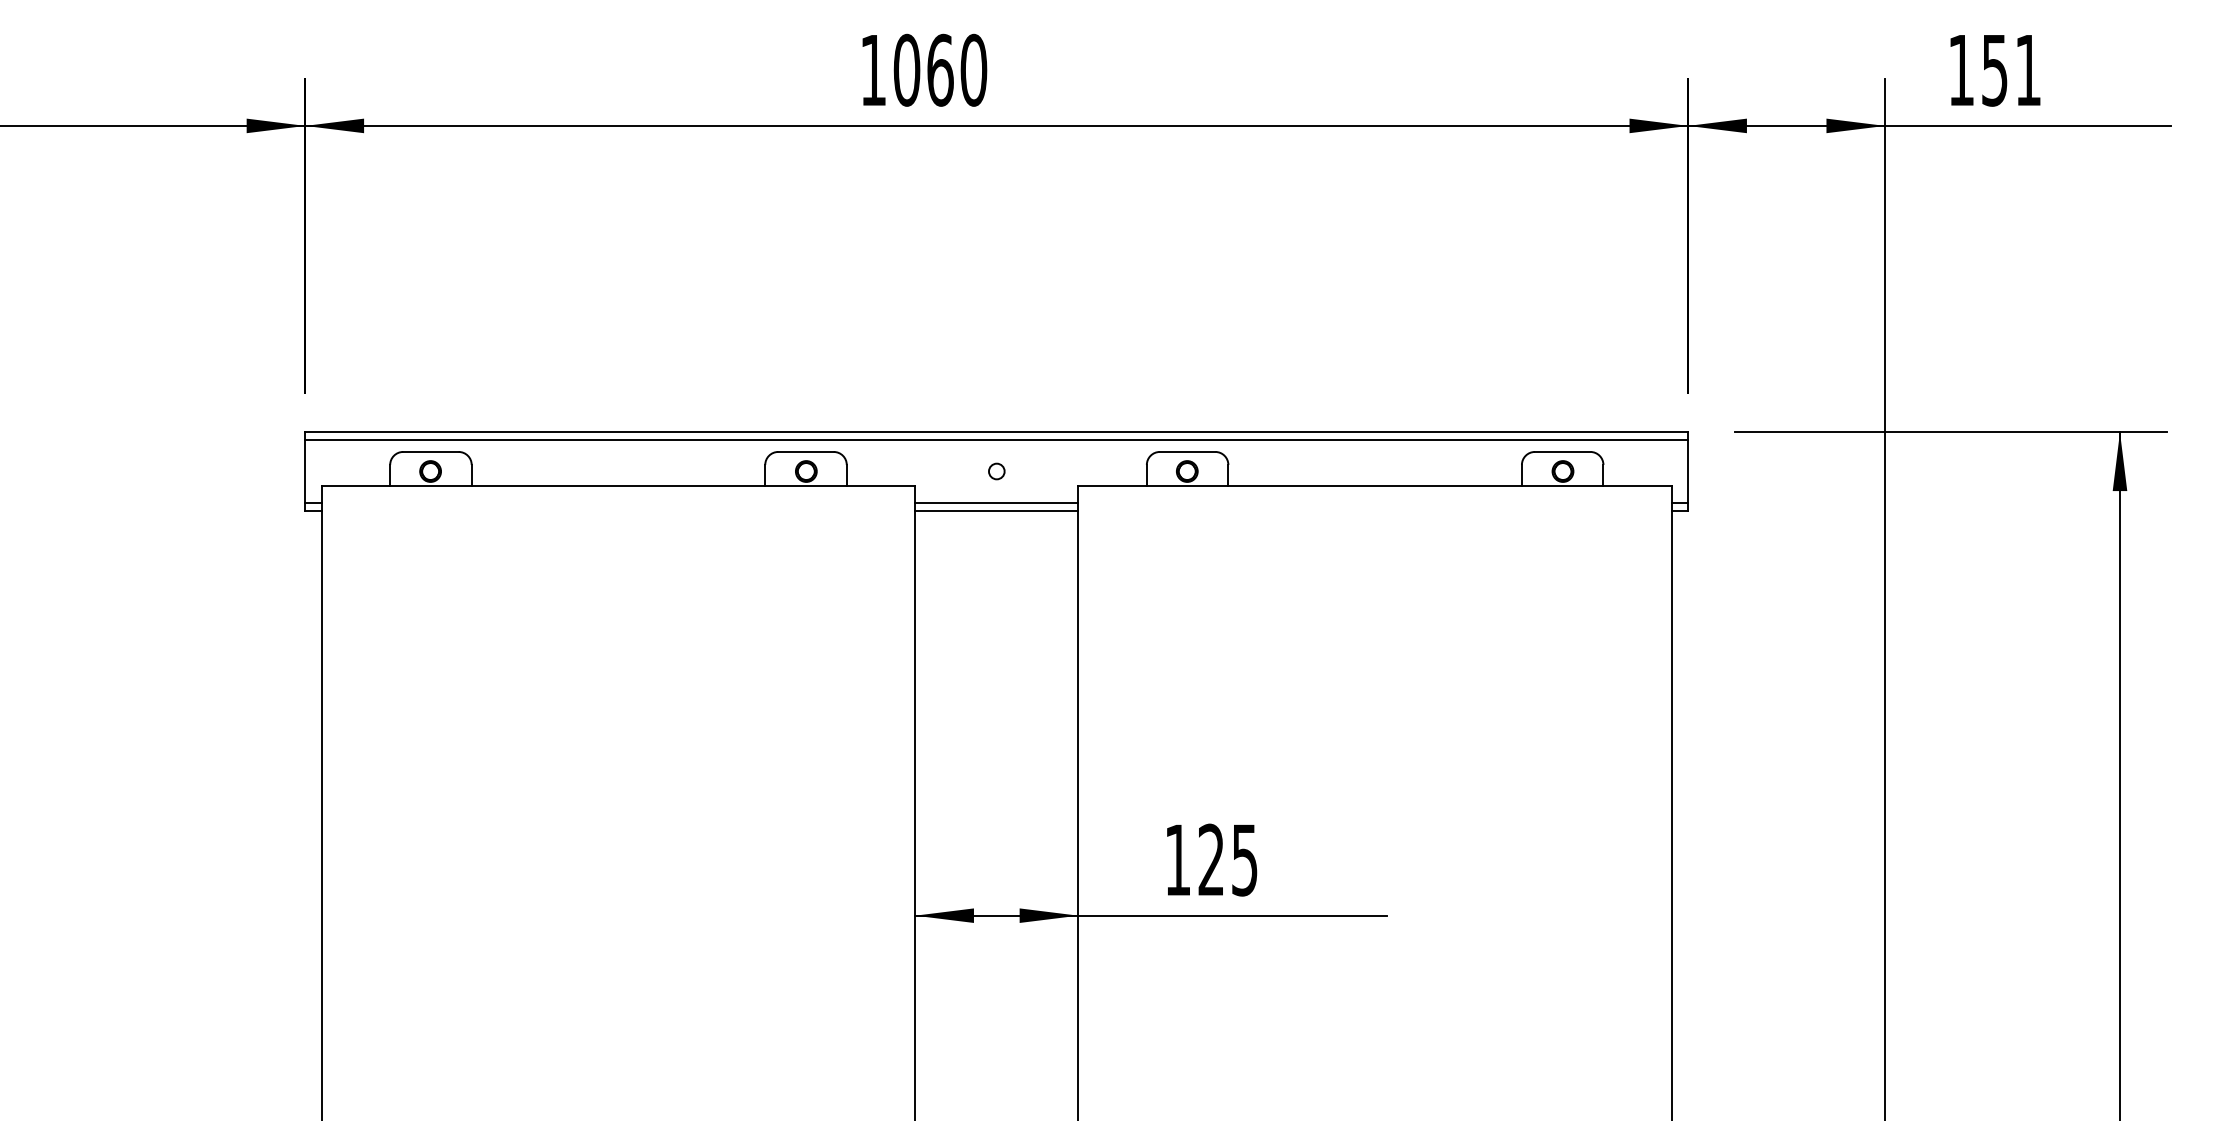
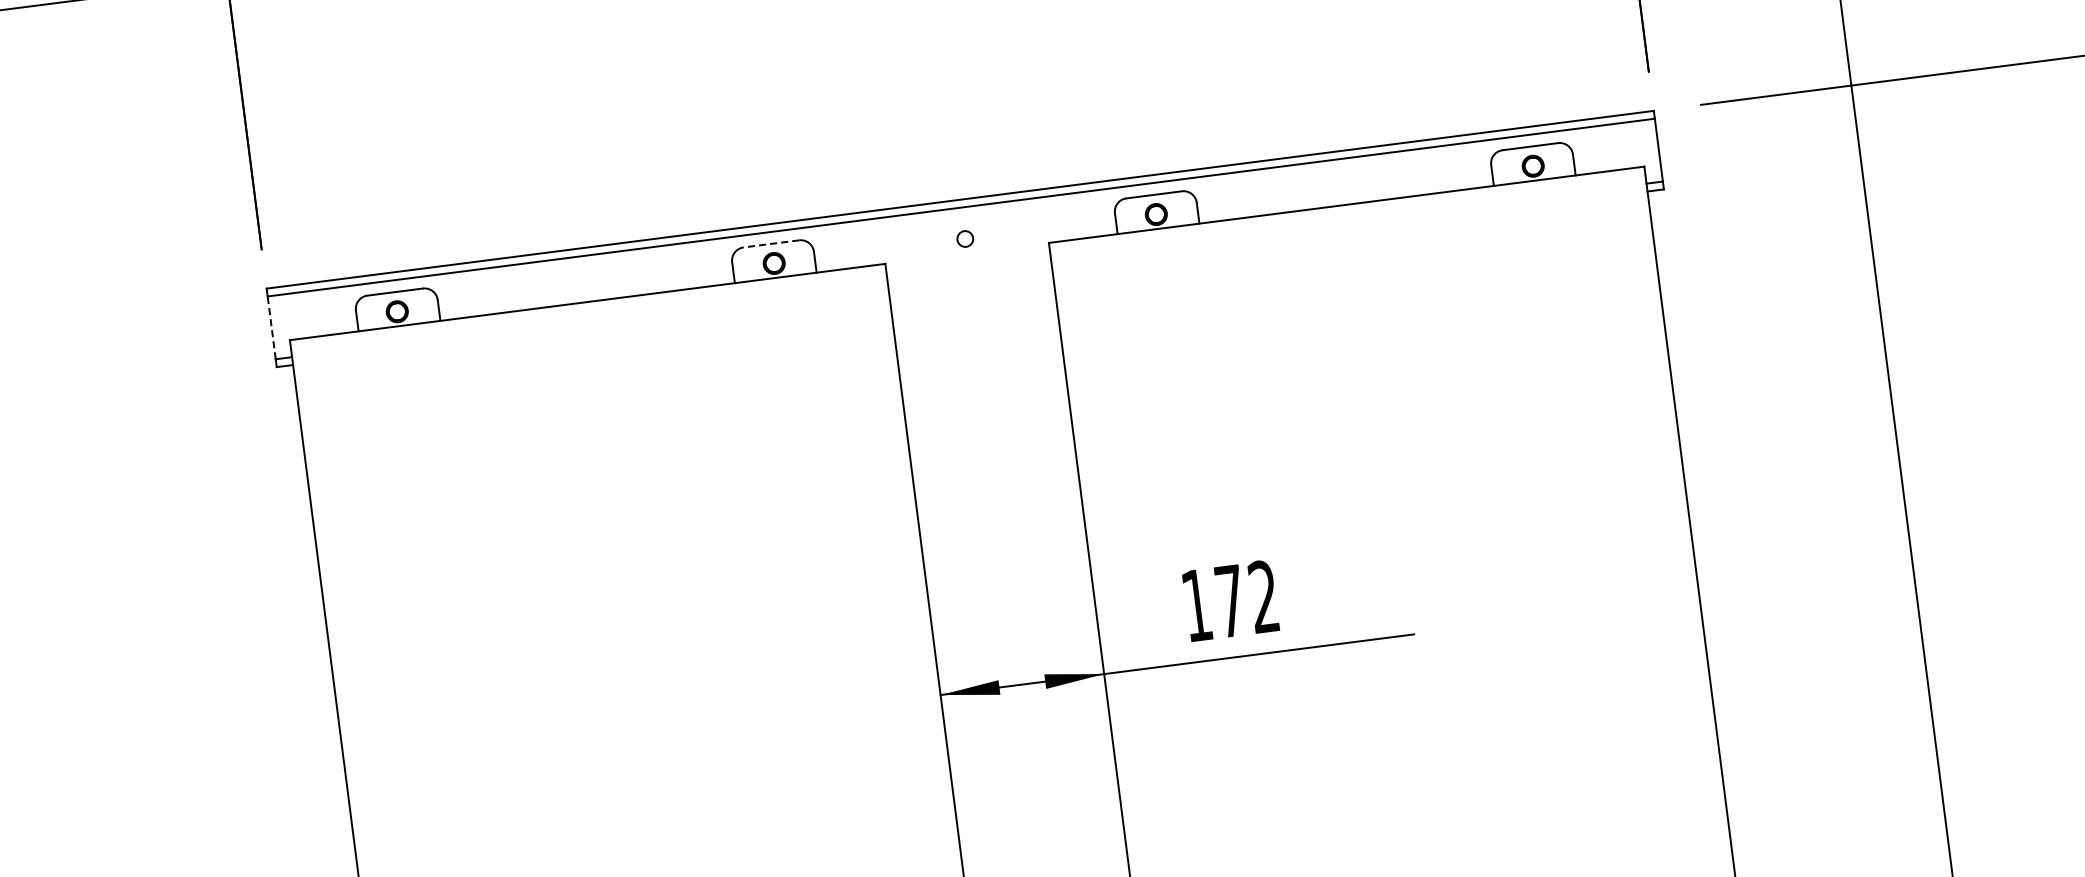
line: (806, 451) -> (771, 243), solid -> dashed
line: (305, 471) -> (271, 327), solid -> dashed
line: (996, 502) -> (968, 270), removed
line: (996, 510) -> (969, 278), removed
text: (1227, 859) -> (1246, 598), 125 -> 172

